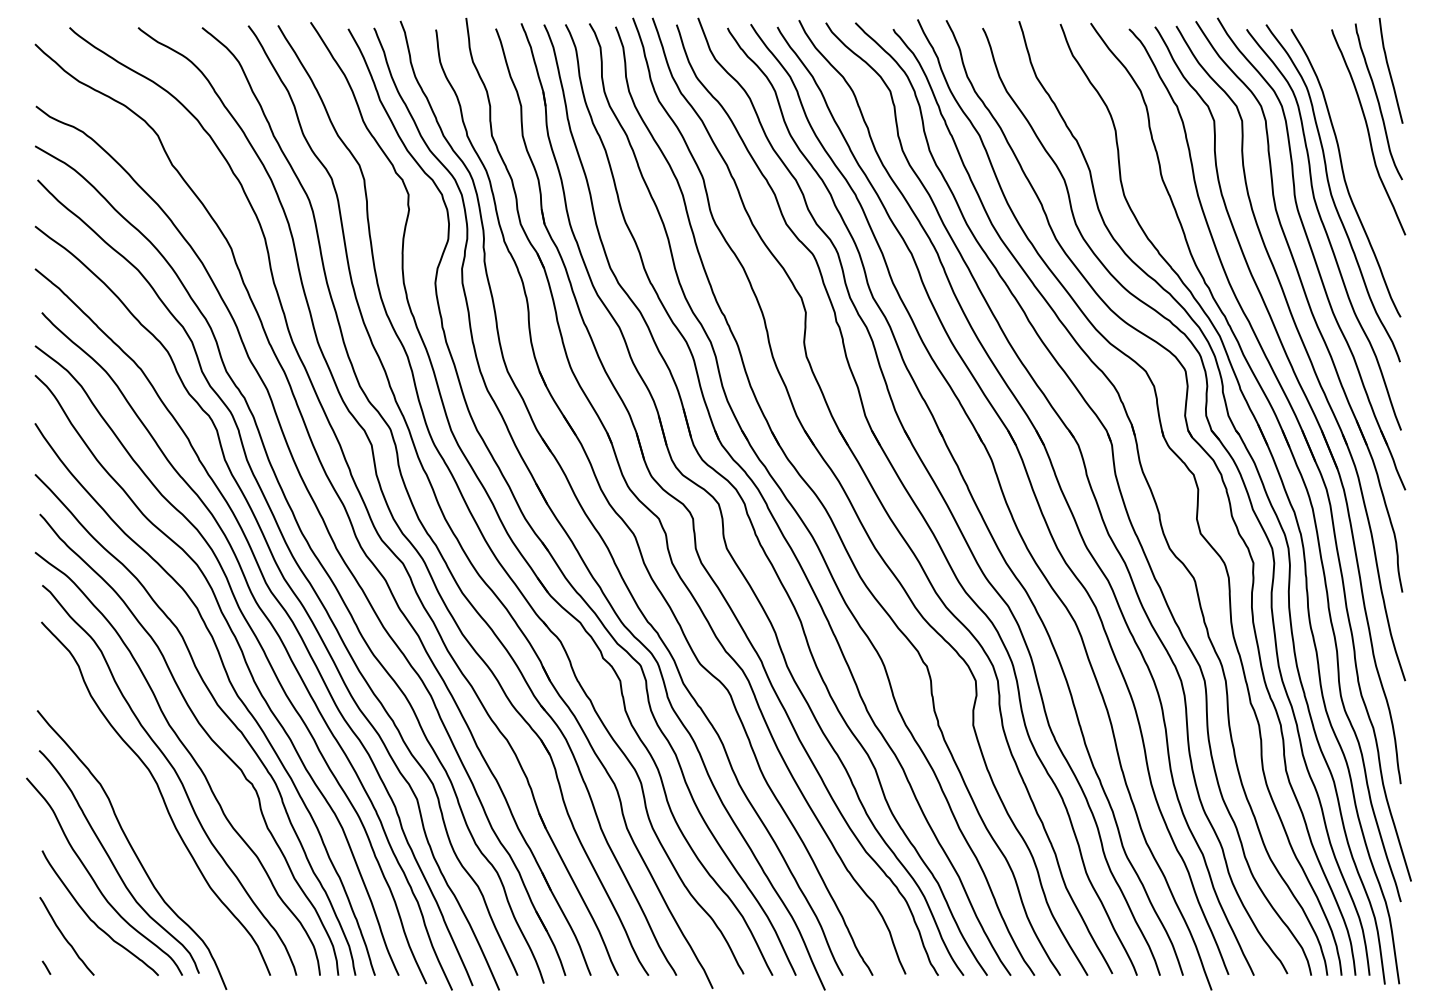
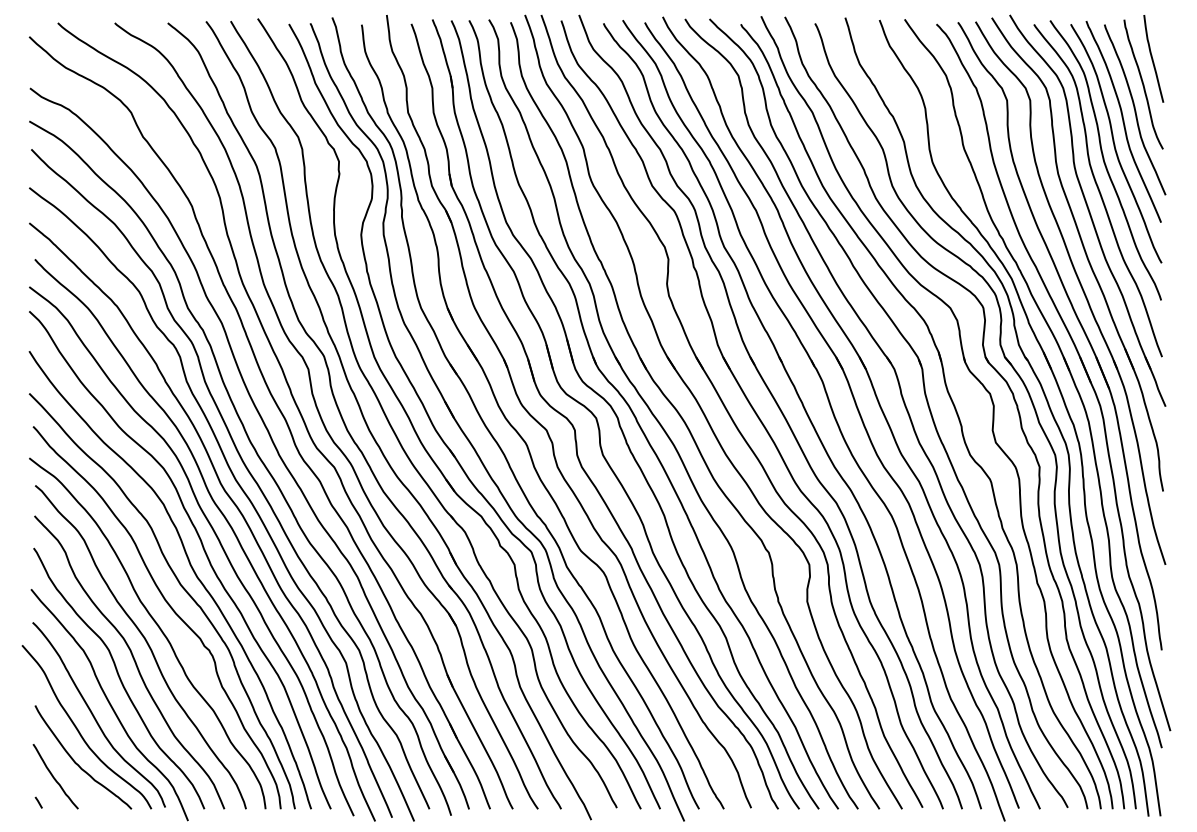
curve: (1354, 146) -> (1123, 121), added
curve: (143, 818) -> (119, 678), added

